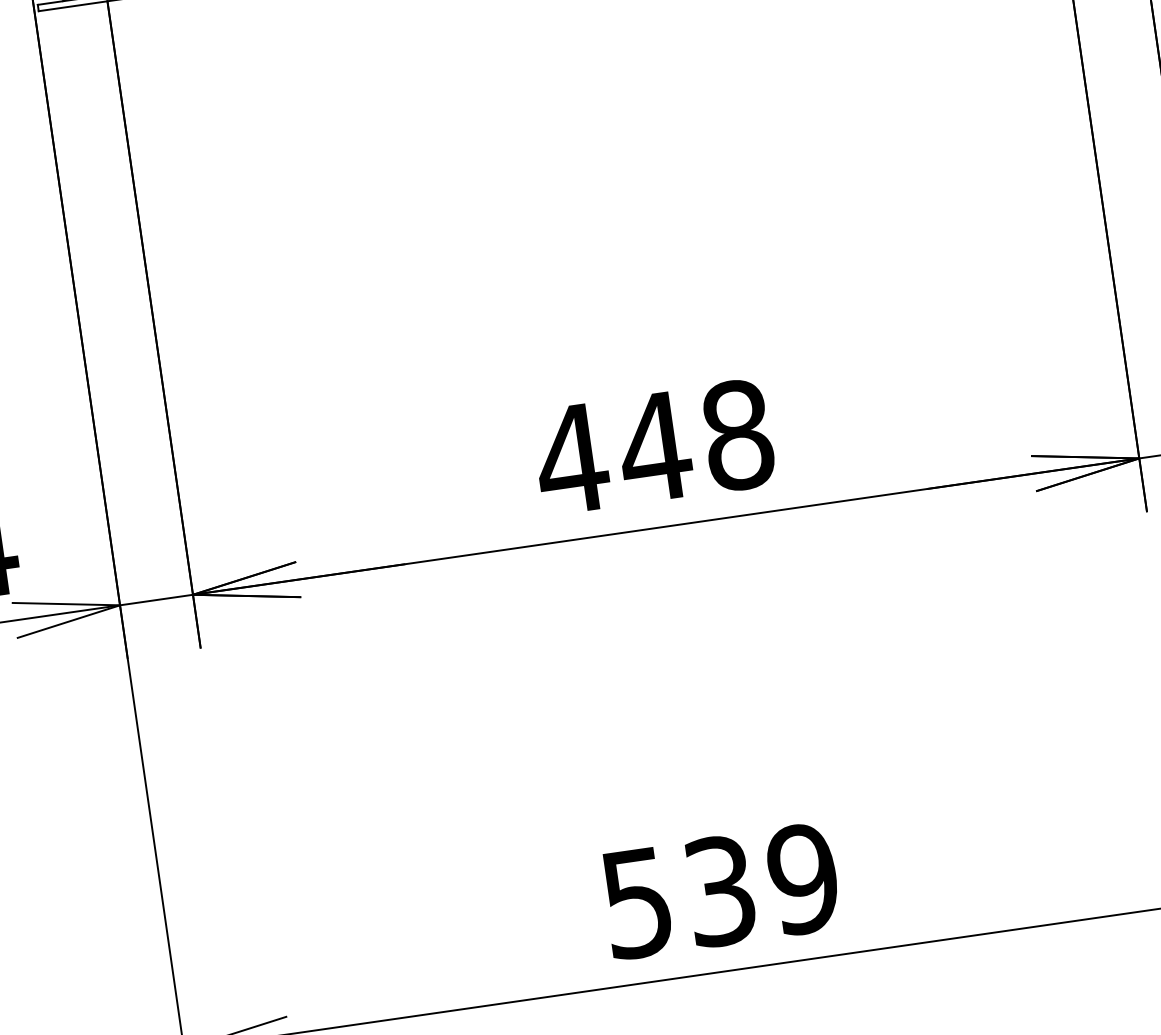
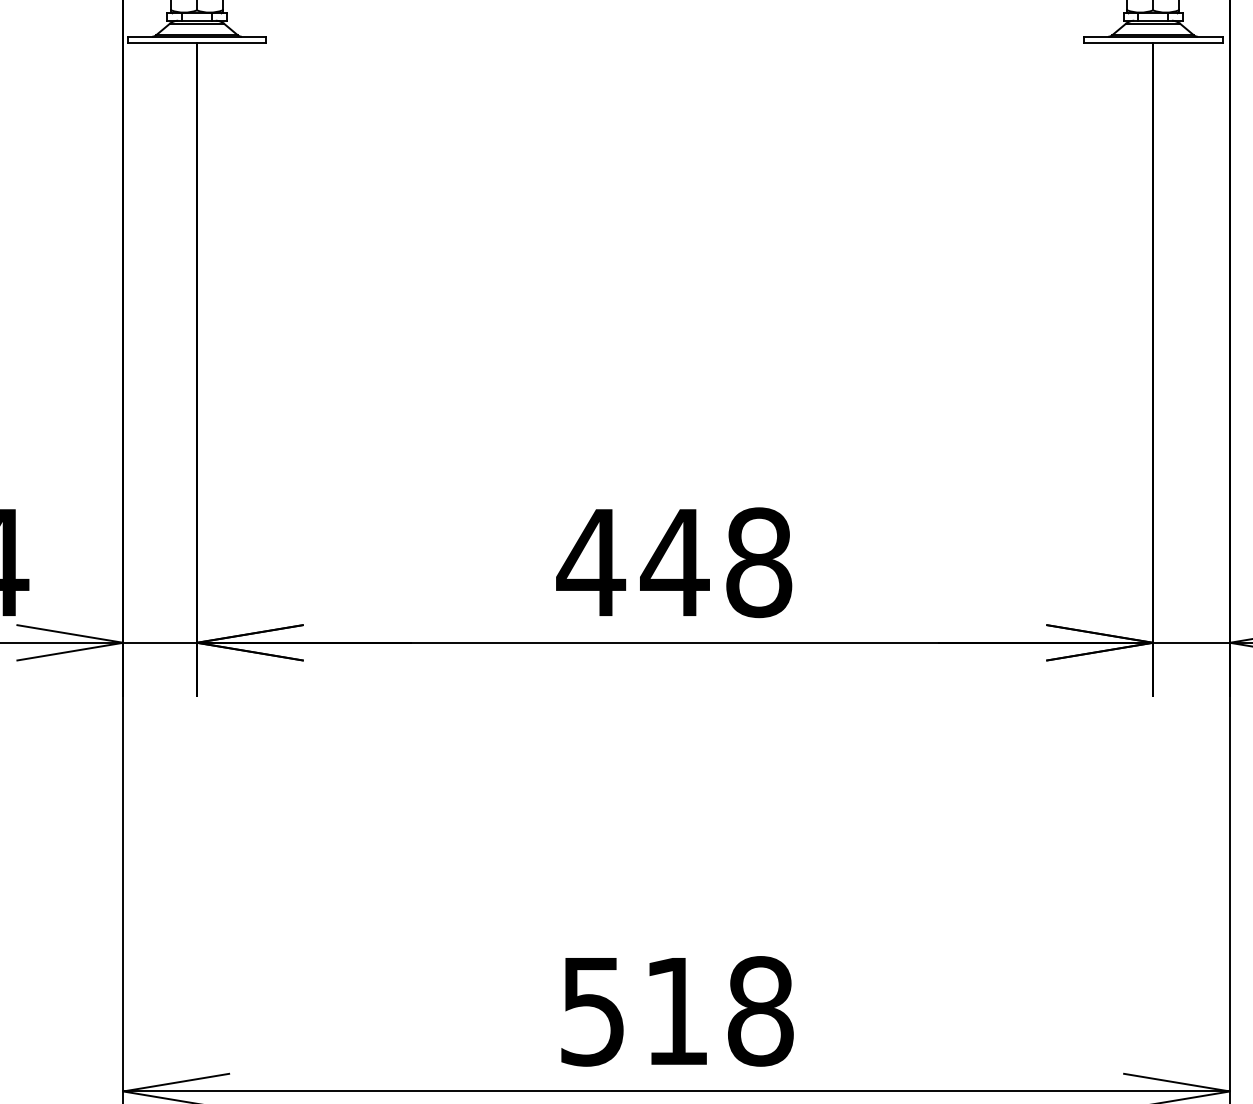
text: (762, 885) -> (719, 1011), 539 -> 518

